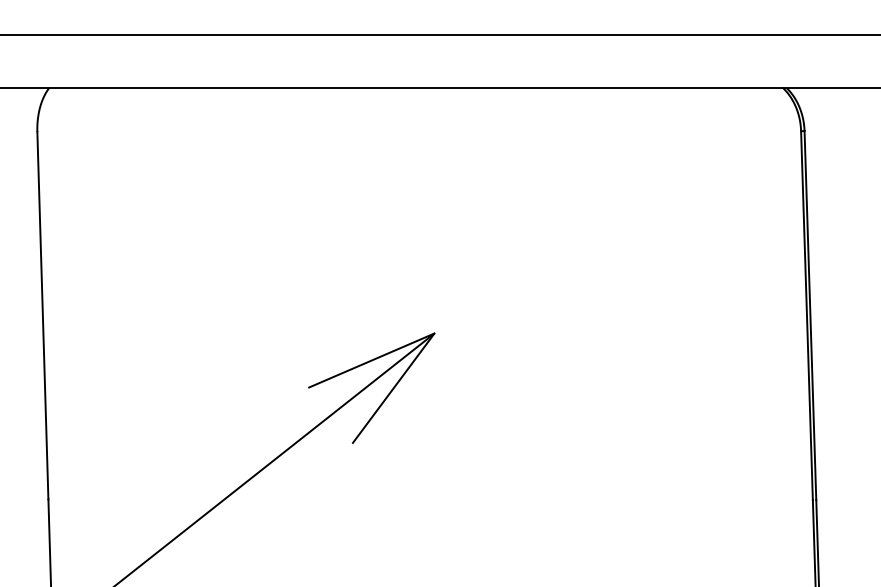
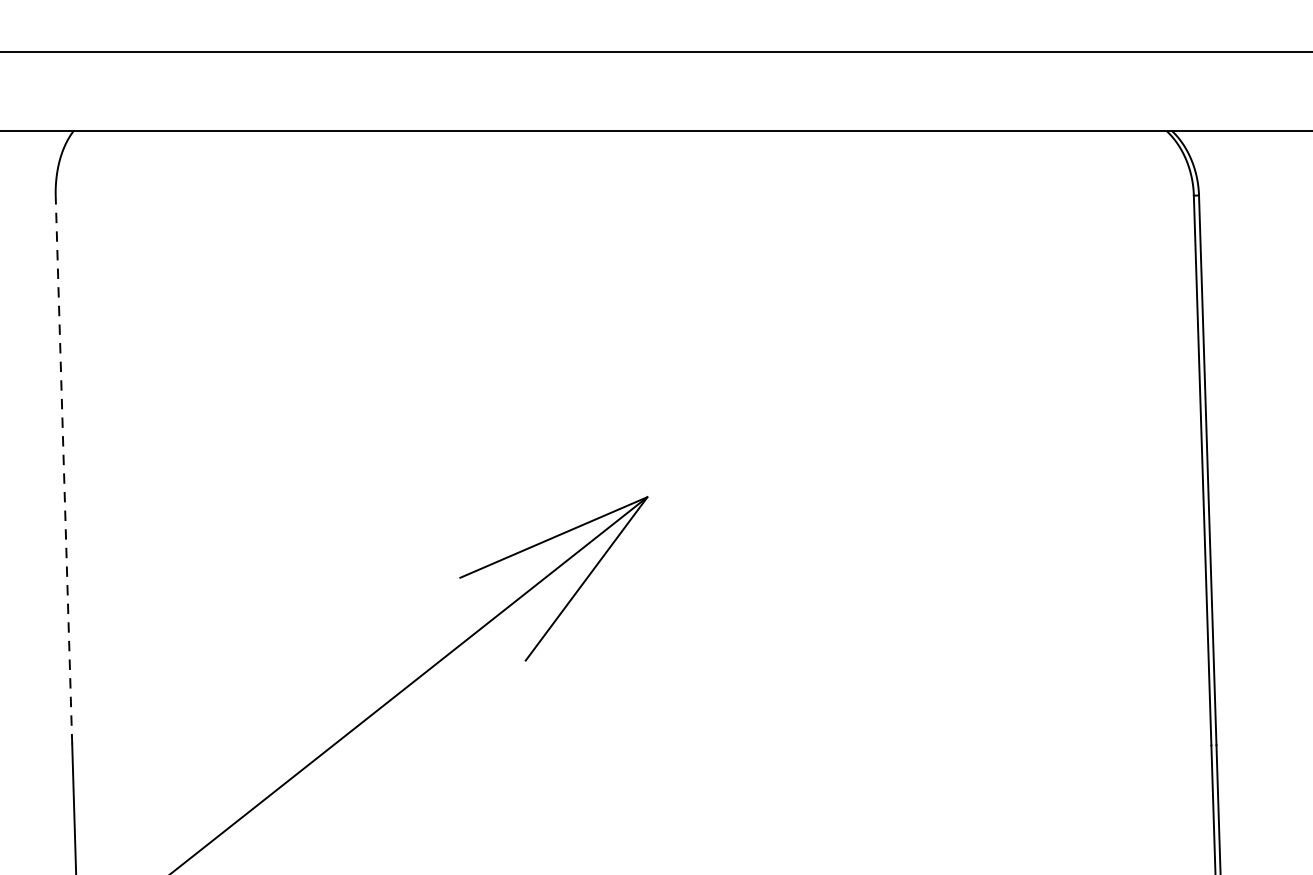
line: (42, 315) -> (63, 470), solid -> dashed

